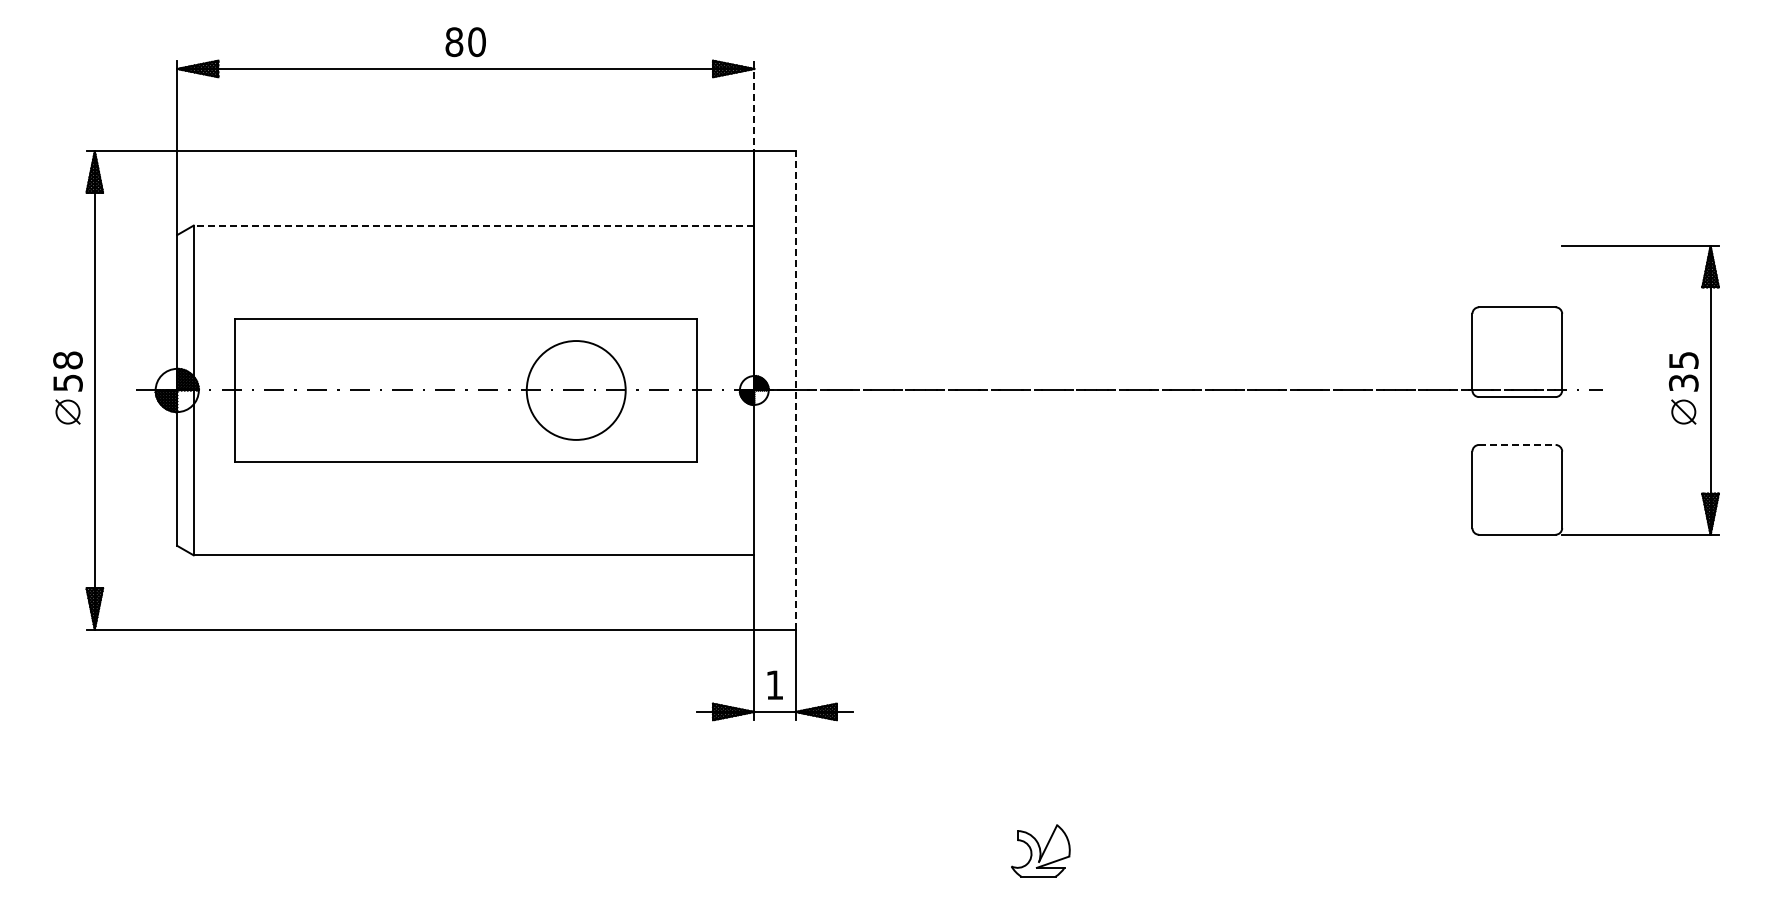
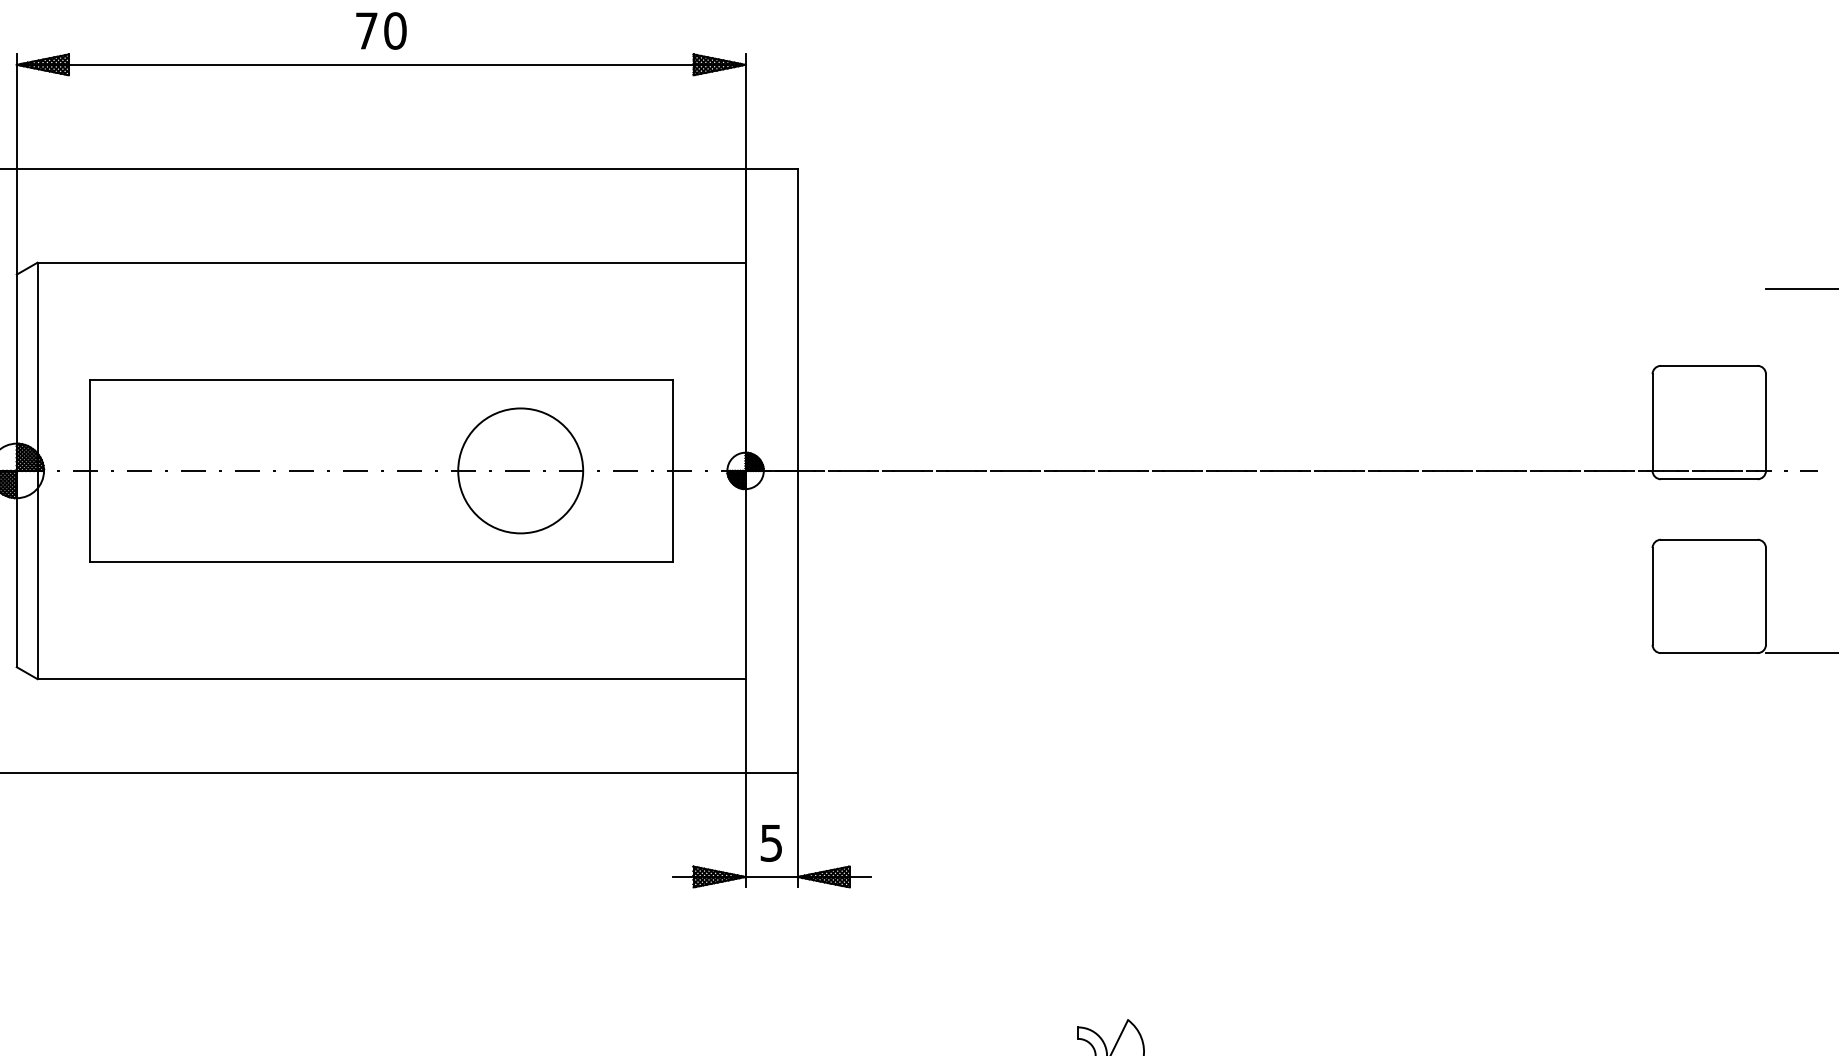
text: (454, 42) -> (366, 31), 80 -> 70
line: (754, 106) -> (745, 112), dashed -> solid
line: (473, 225) -> (390, 262), dashed -> solid
line: (795, 389) -> (797, 469), dashed -> solid
line: (1517, 444) -> (1709, 539), dashed -> solid
text: (774, 685) -> (771, 843), 1 -> 5

